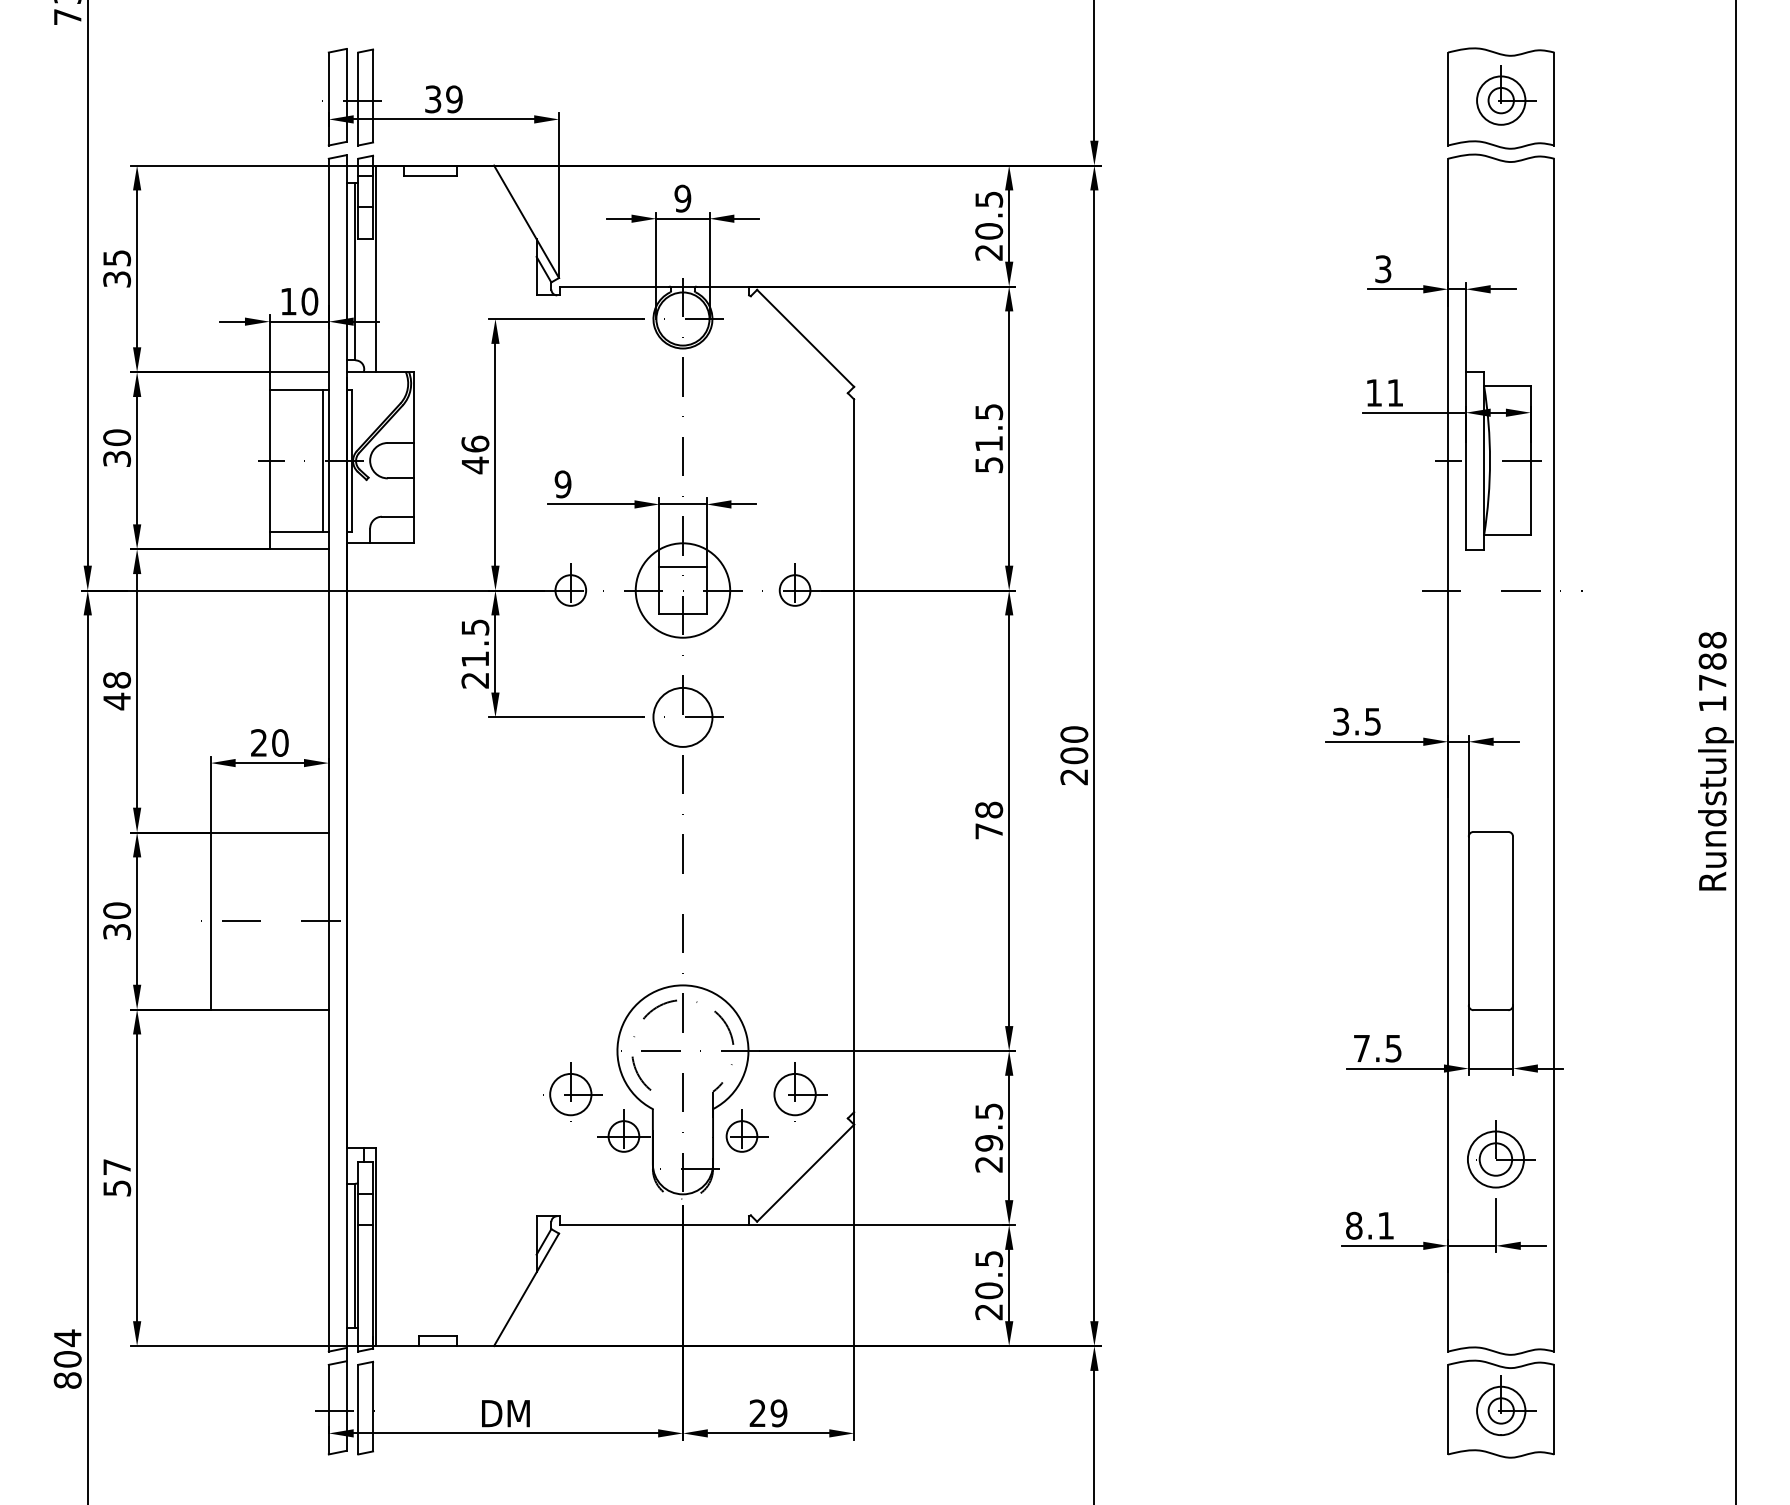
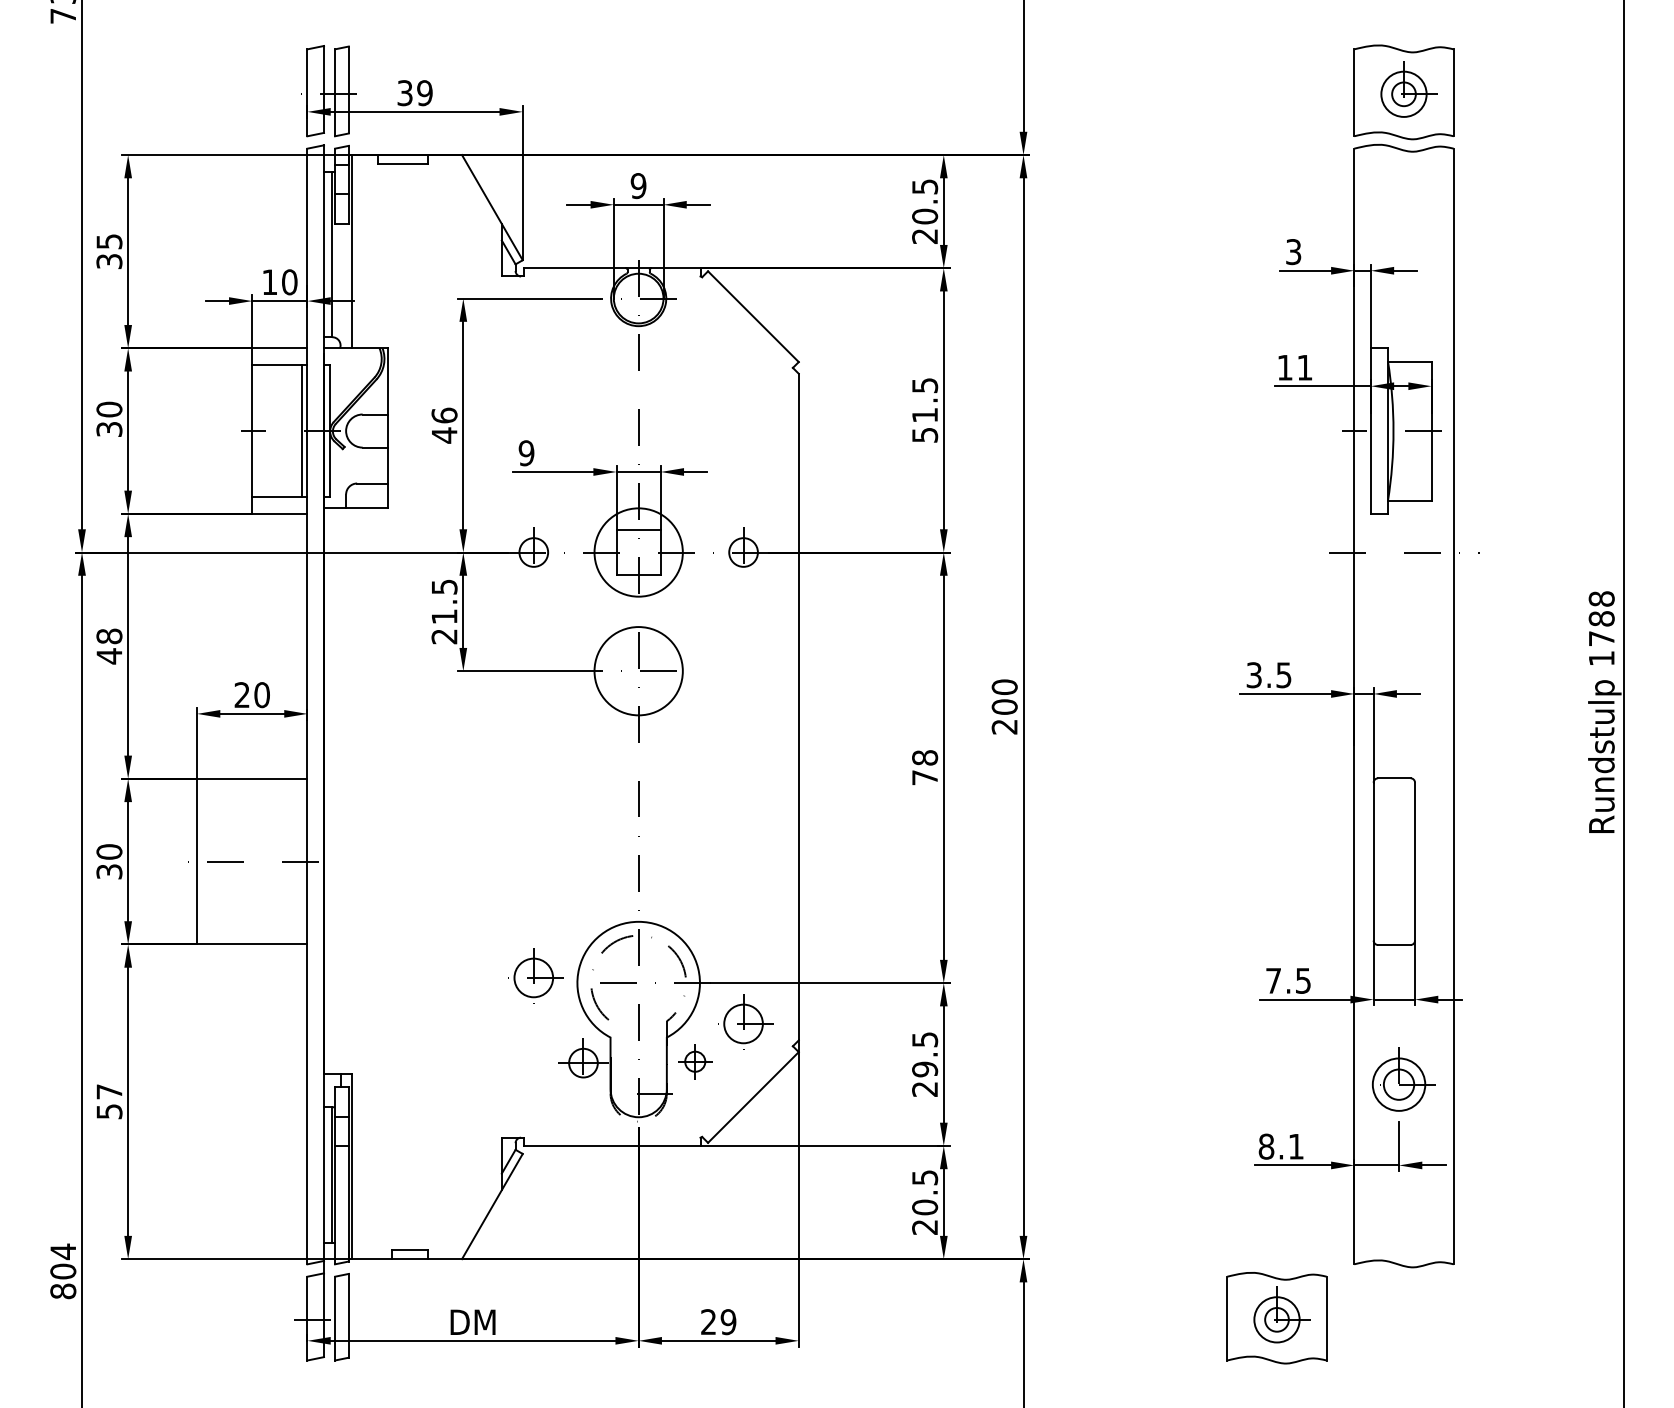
circle: (682, 716) -> (638, 670), size x1.6
part: (572, 1091) -> (535, 975), moved
part: (746, 1131) -> (698, 1058), size x0.7
part: (1500, 1409) -> (1276, 1318), moved

